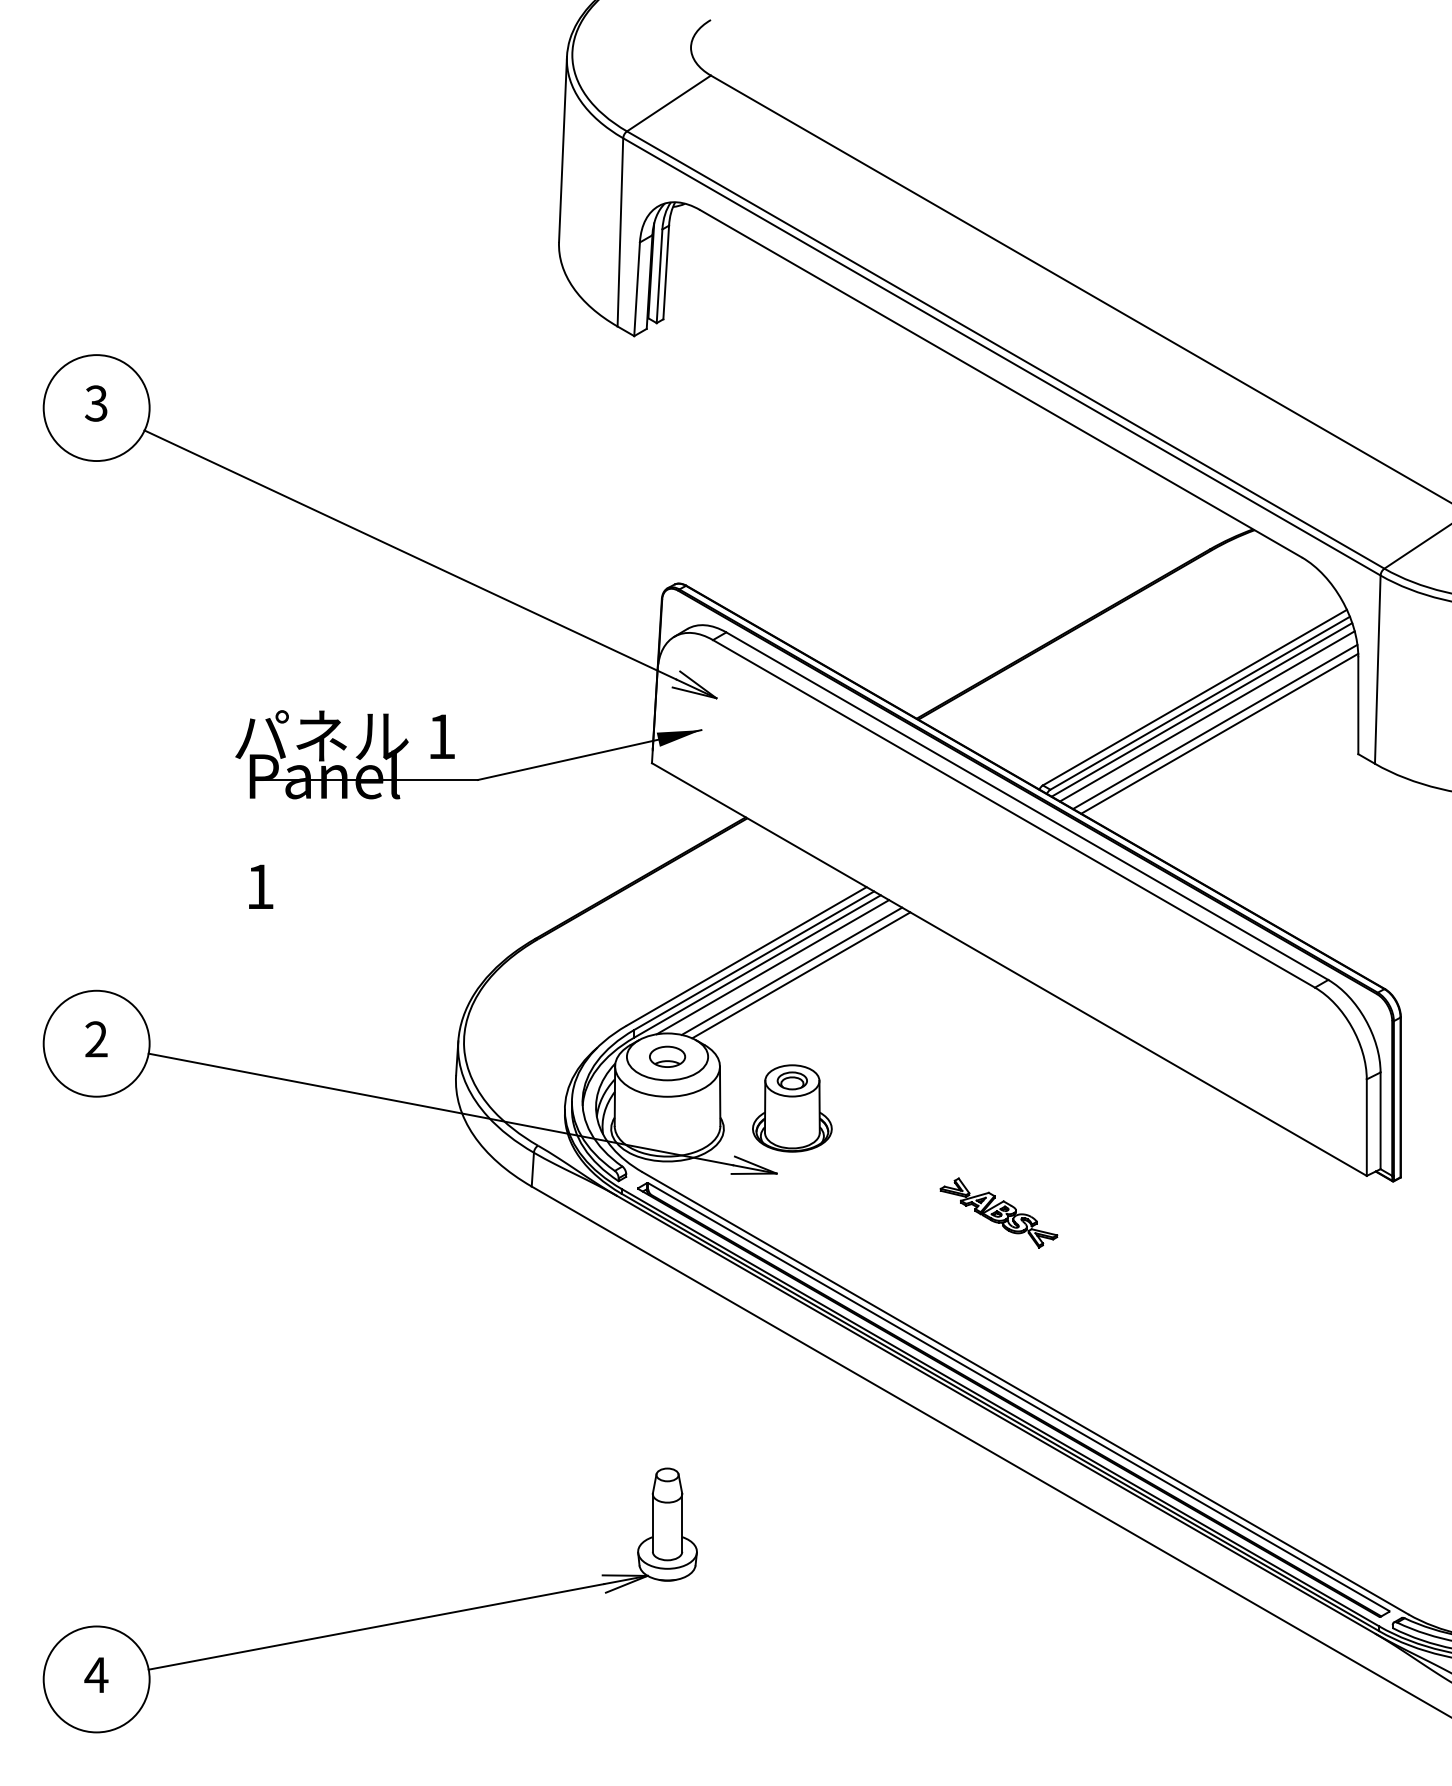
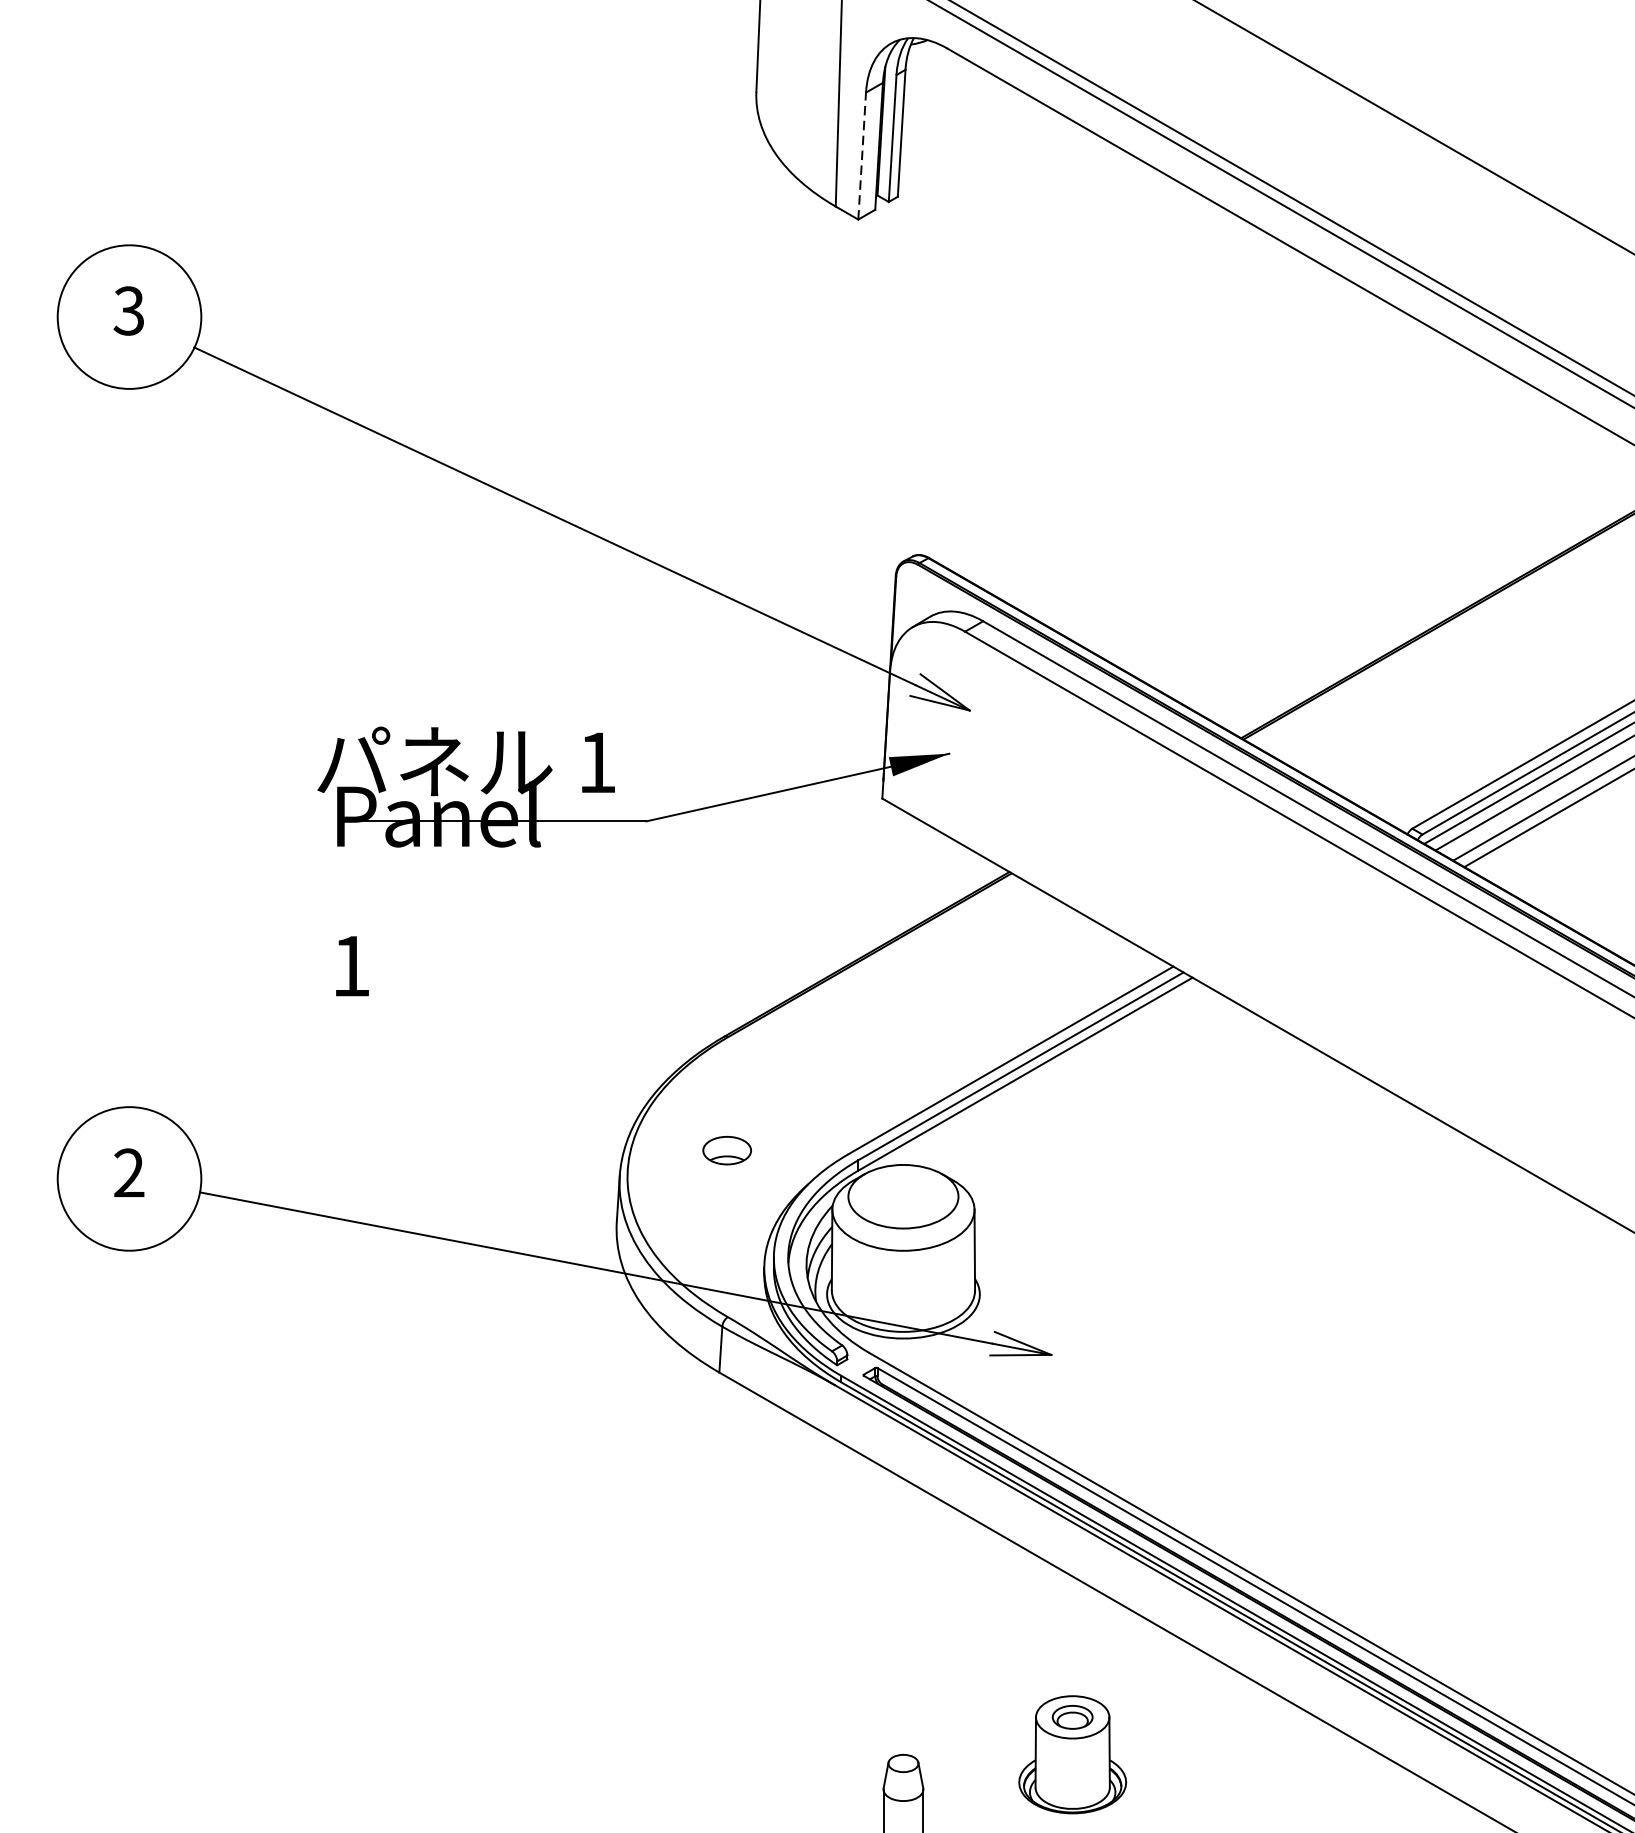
line: (637, 289) -> (862, 156), solid -> dashed
line: (772, 967) -> (1045, 1075), removed
line: (791, 970) -> (1071, 1079), removed
line: (801, 975) -> (1085, 1086), removed
part: (667, 1056) -> (727, 1150), moved
part: (792, 1108) -> (1072, 1754), moved
part: (998, 1212) -> (1352, 1407), removed

